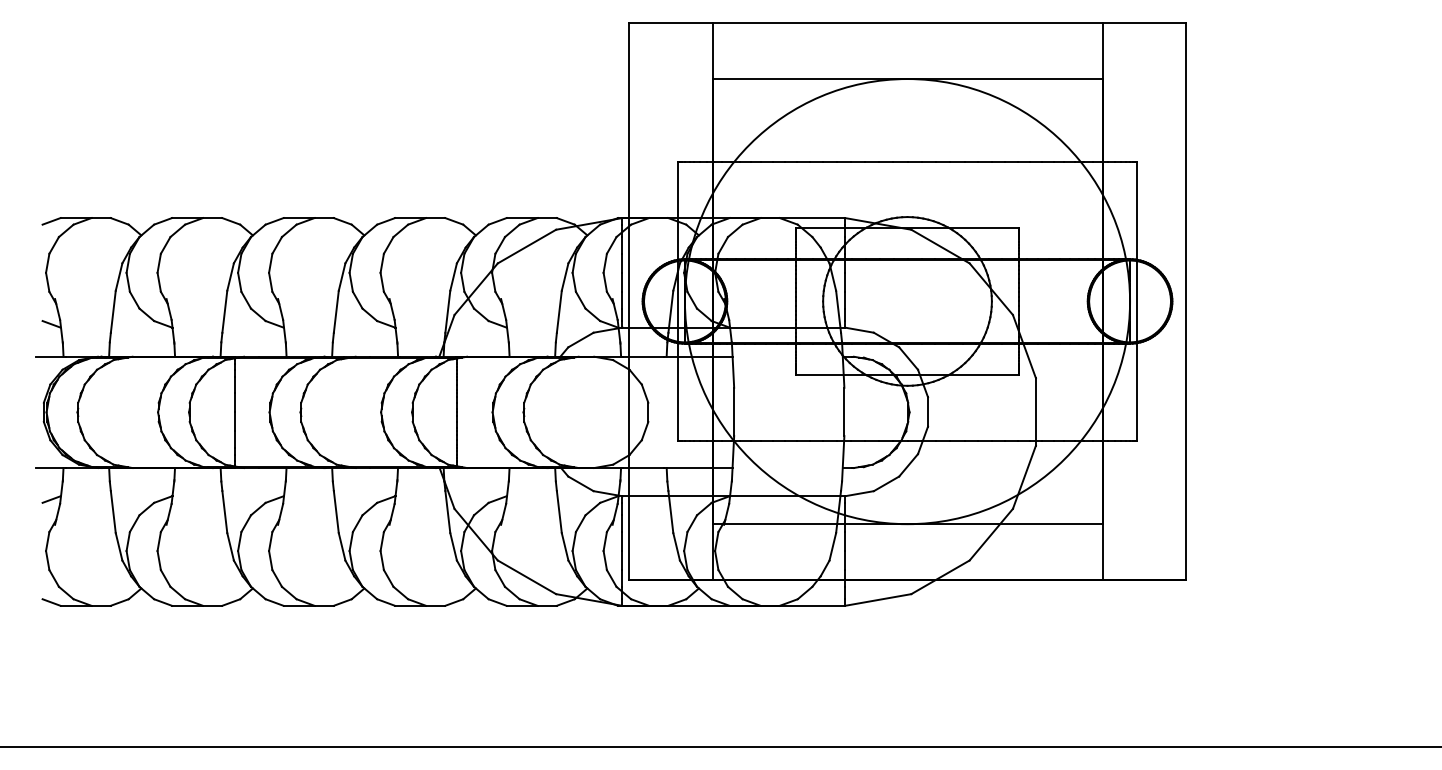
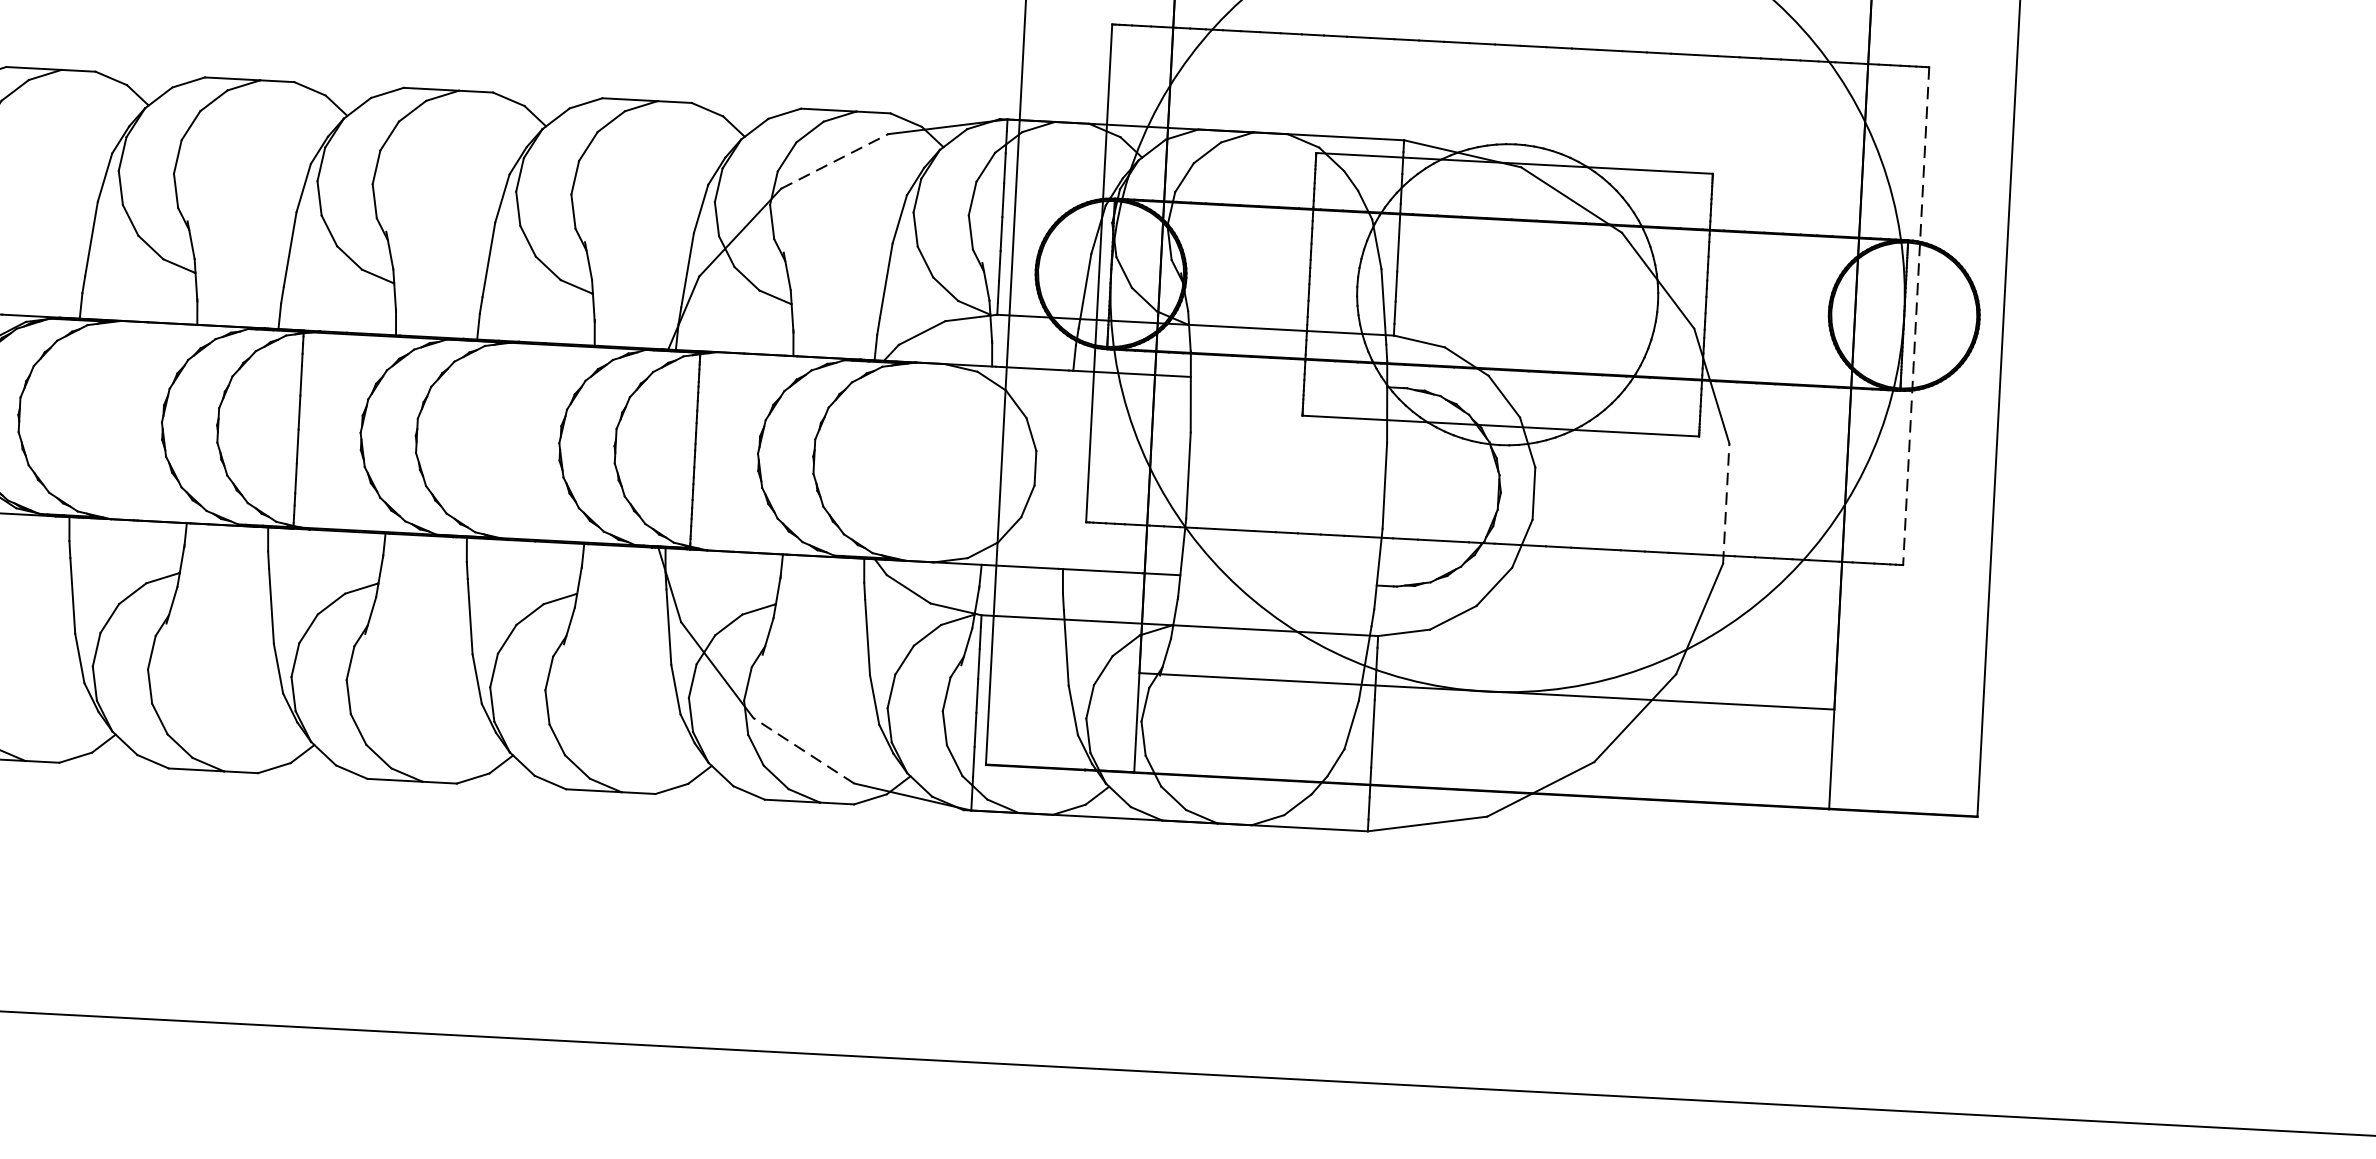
line: (526, 246) -> (833, 161), solid -> dashed
line: (1136, 301) -> (1915, 316), solid -> dashed
line: (1035, 411) -> (1725, 502), solid -> dashed
line: (526, 577) -> (802, 751), solid -> dashed

